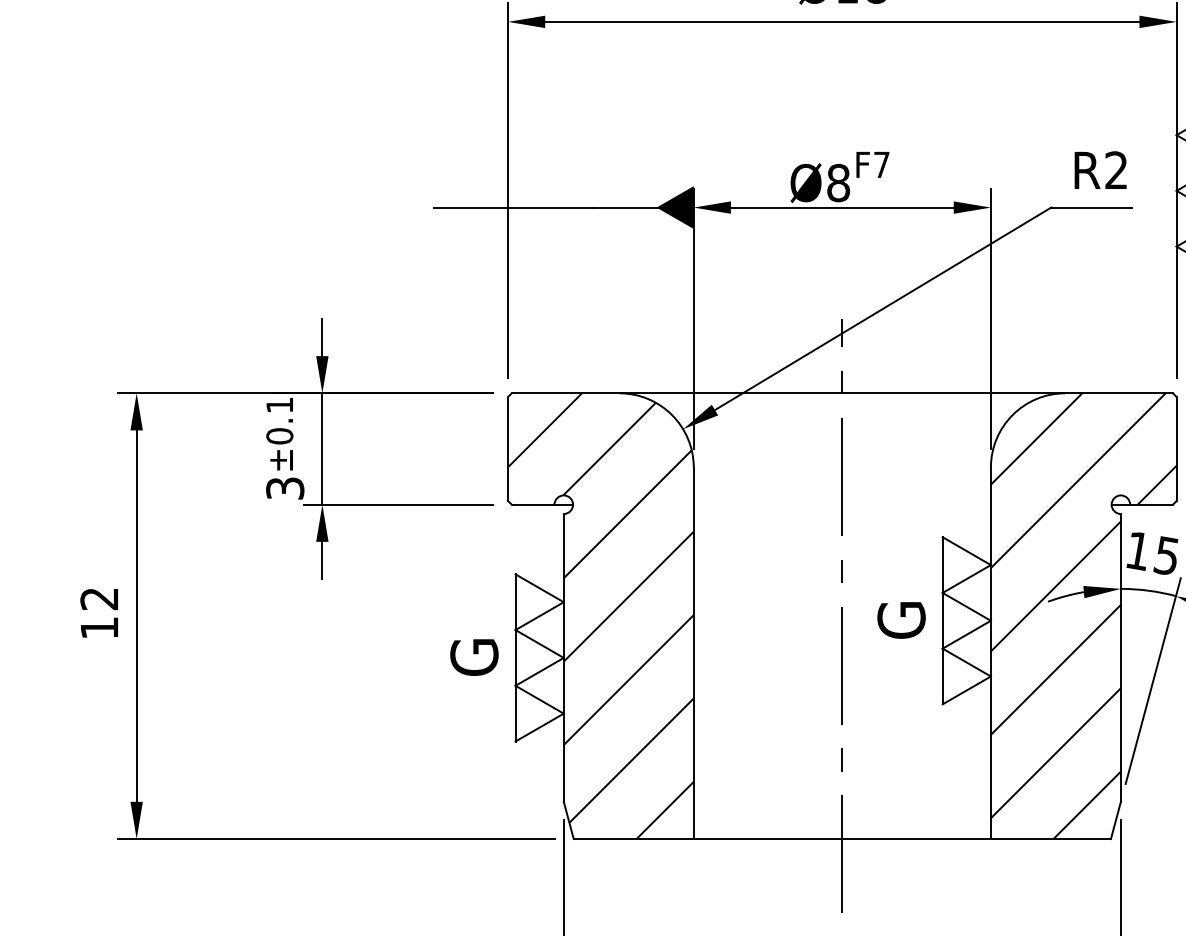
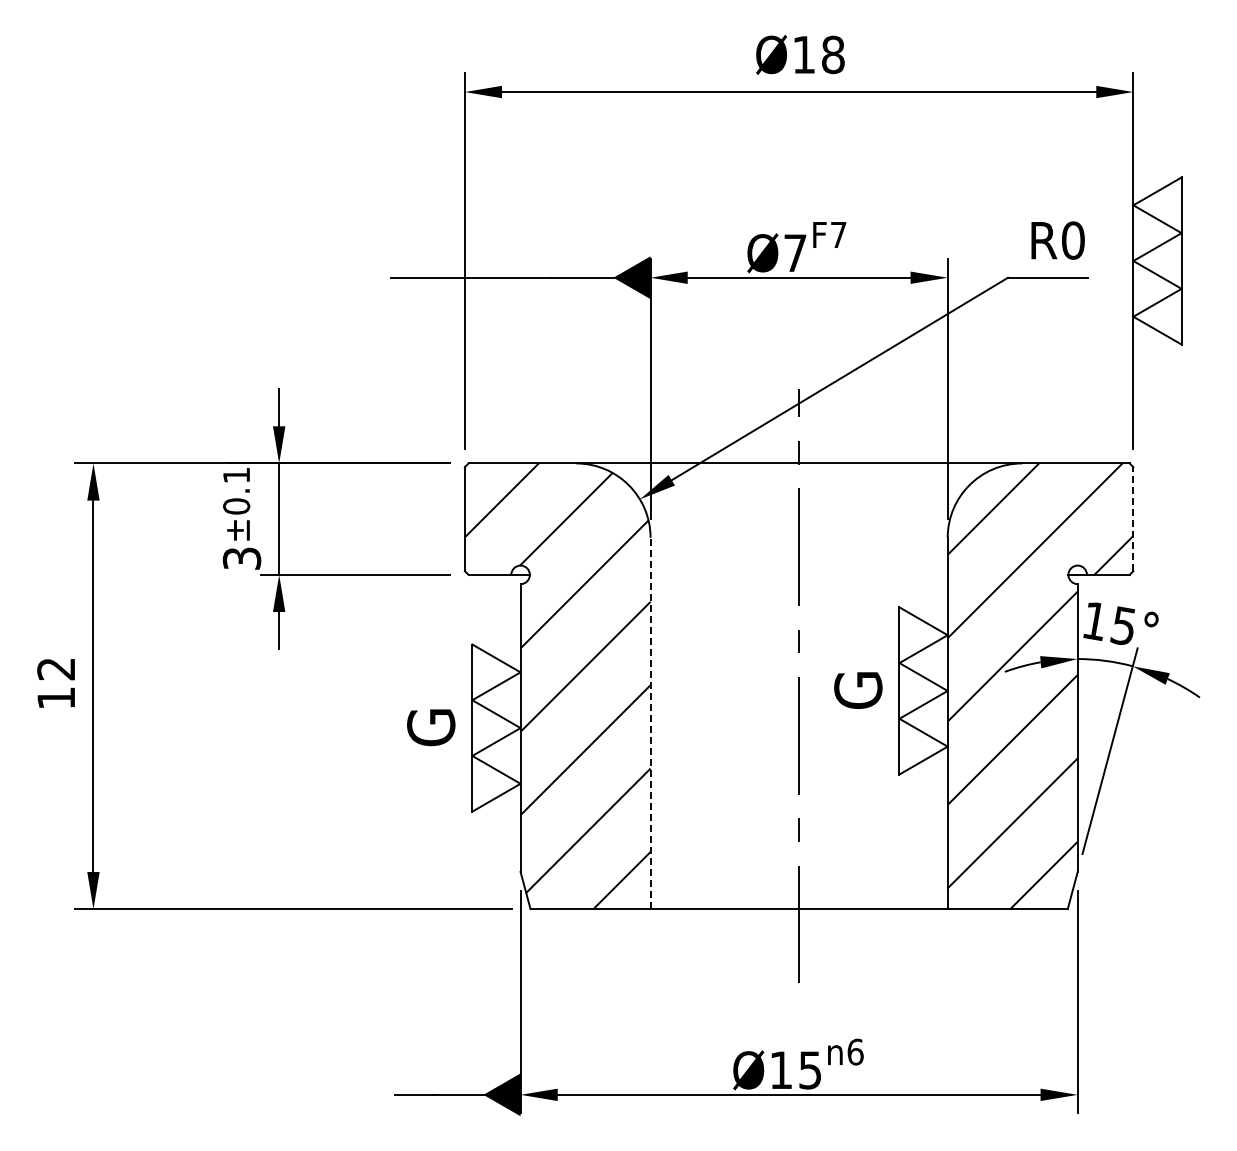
text: (1116, 170) -> (1073, 240), R2 -> R0
text: (838, 183) -> (795, 253), Ø8 -> Ø7
line: (1176, 449) -> (1133, 519), solid -> dashed
line: (693, 653) -> (650, 723), solid -> dashed

